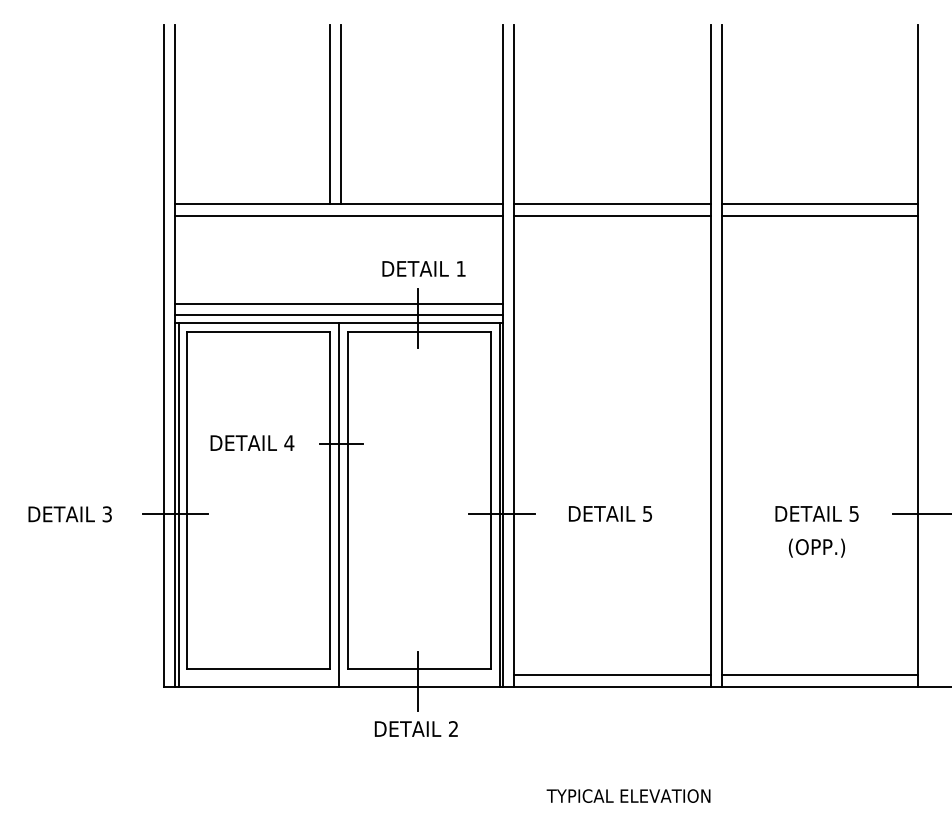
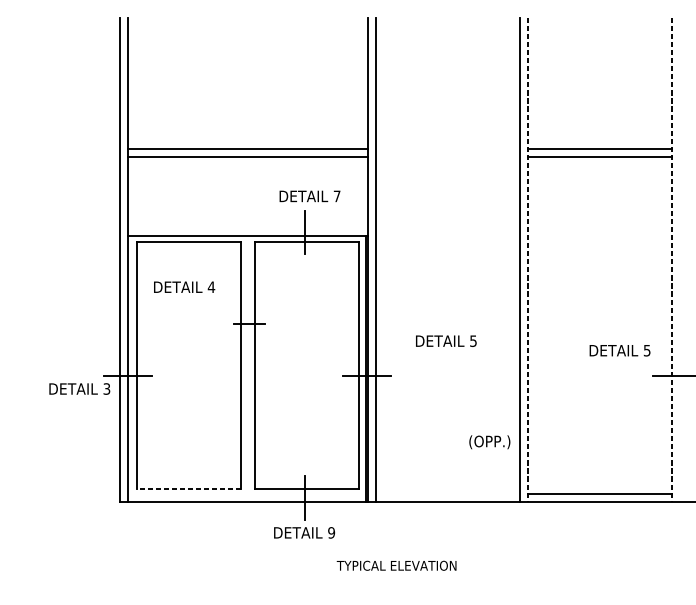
line: (330, 114) -> (241, 83), removed
line: (341, 114) -> (249, 83), removed
line: (612, 204) -> (447, 149), removed
line: (612, 215) -> (447, 157), removed
text: (460, 268) -> (336, 196), 1 -> 7
line: (339, 303) -> (248, 221), removed
line: (339, 314) -> (248, 229), removed
line: (722, 355) -> (528, 259), solid -> dashed
line: (918, 355) -> (671, 259), solid -> dashed
text: (252, 442) -> (184, 286), moved
line: (178, 504) -> (130, 368), removed
line: (339, 504) -> (248, 368), removed
text: (610, 513) -> (446, 340), moved
text: (816, 513) -> (619, 350), moved
text: (69, 514) -> (79, 389), moved
text: (817, 547) -> (490, 441), moved
line: (258, 668) -> (188, 488), solid -> dashed
line: (612, 675) -> (447, 493), removed
text: (453, 729) -> (331, 533), 2 -> 9
text: (628, 795) -> (396, 565), moved

